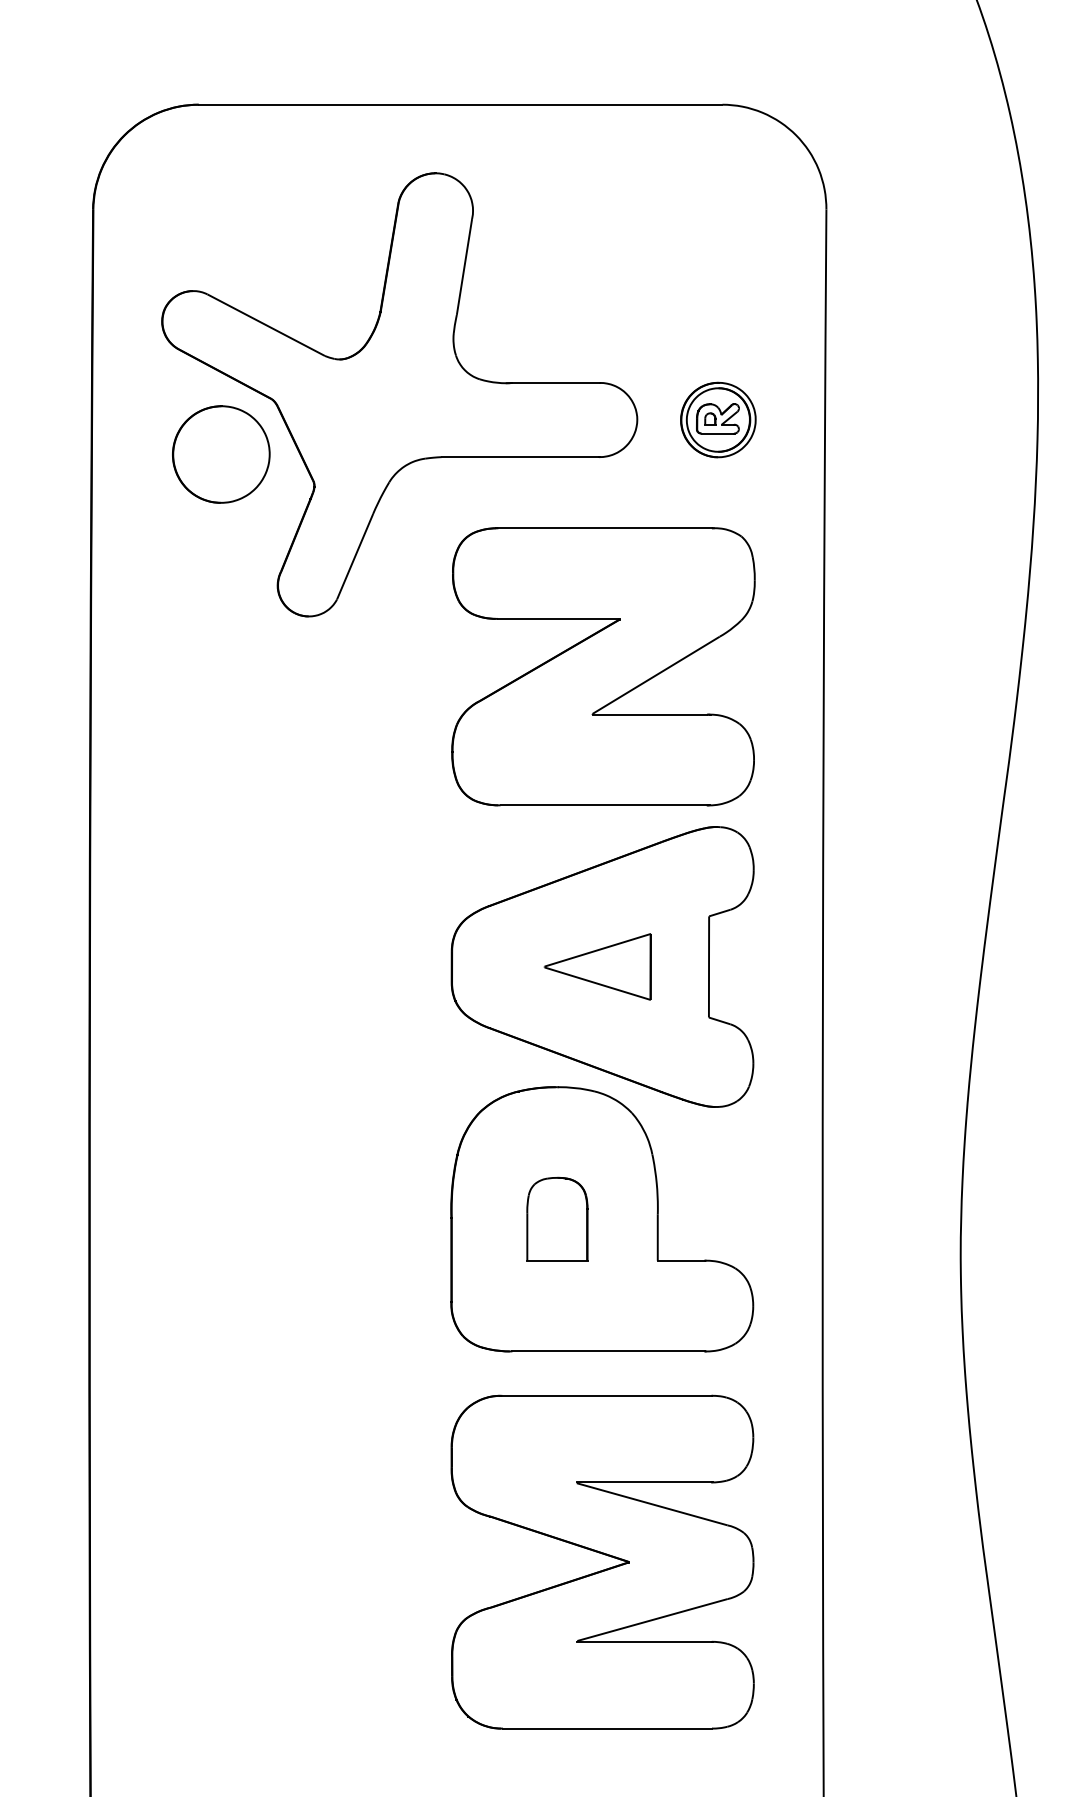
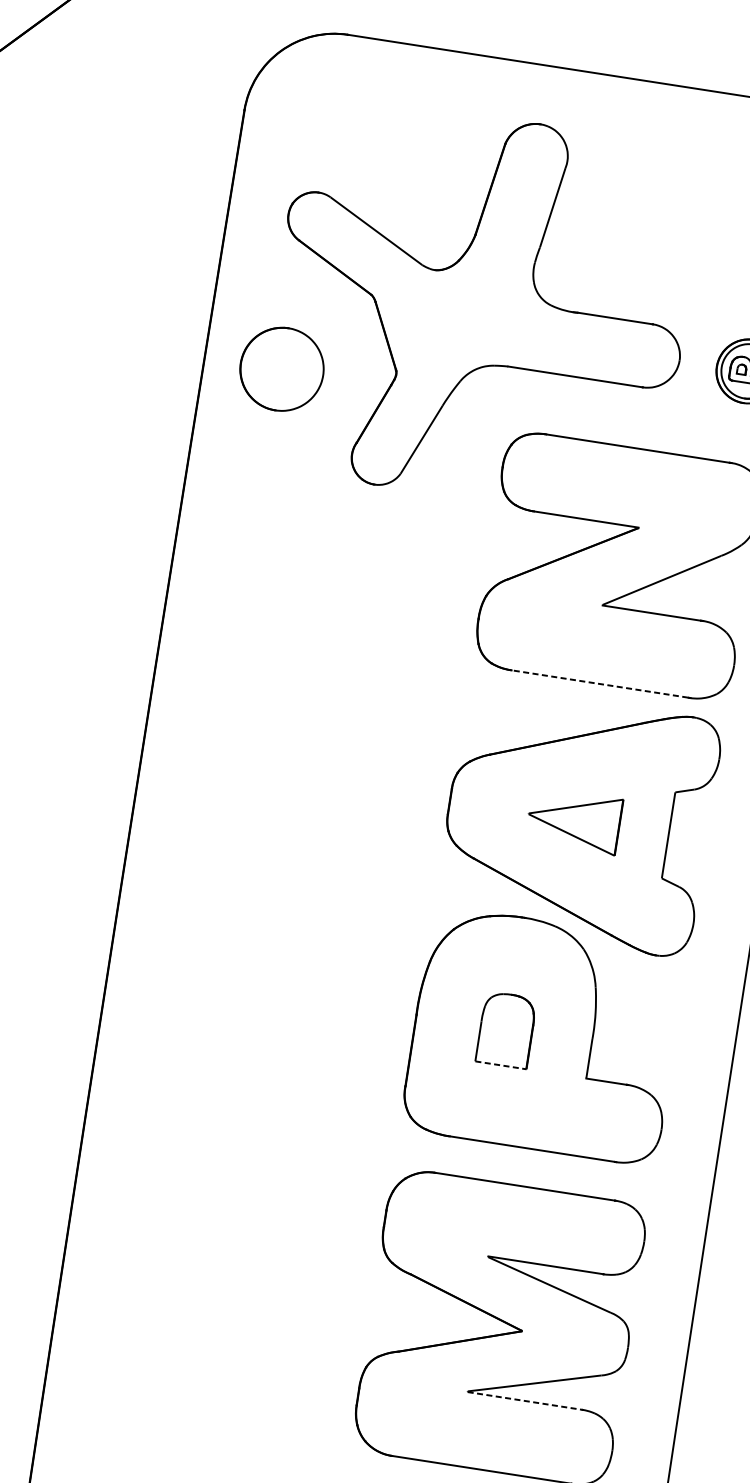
part: (221, 454) -> (282, 369), moved
line: (603, 805) -> (600, 684), solid -> dashed
line: (557, 1260) -> (501, 1065), solid -> dashed
line: (645, 1641) -> (525, 1400), solid -> dashed

